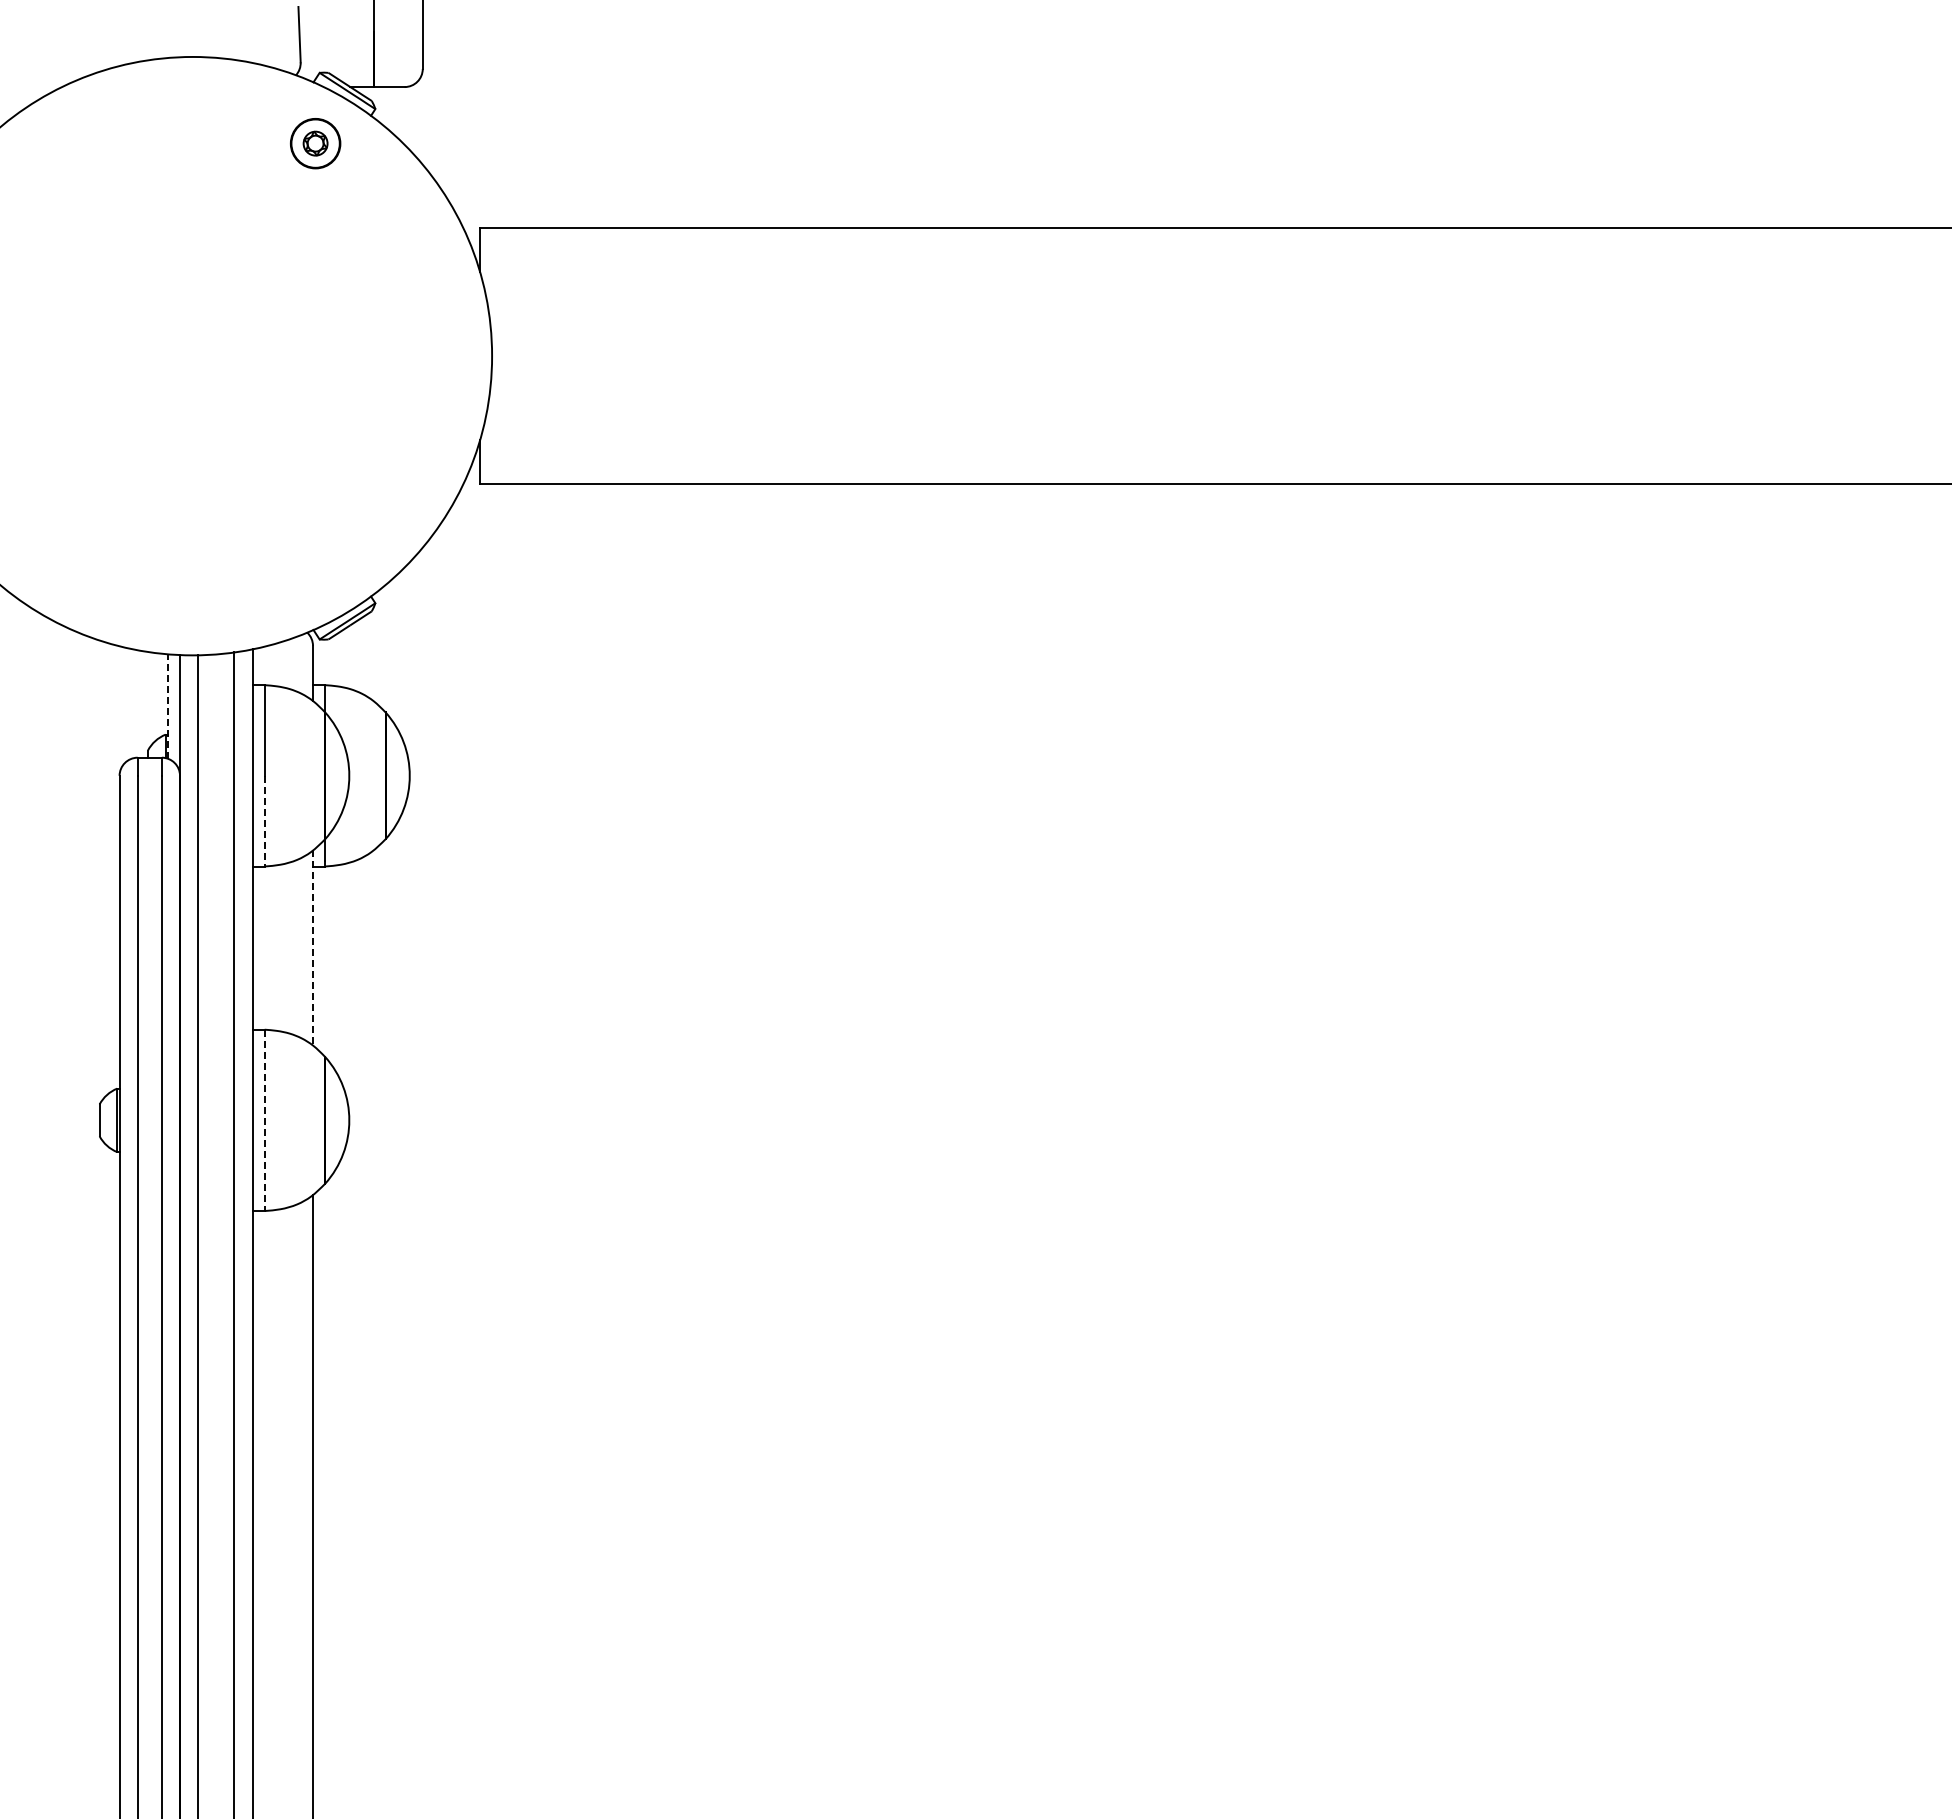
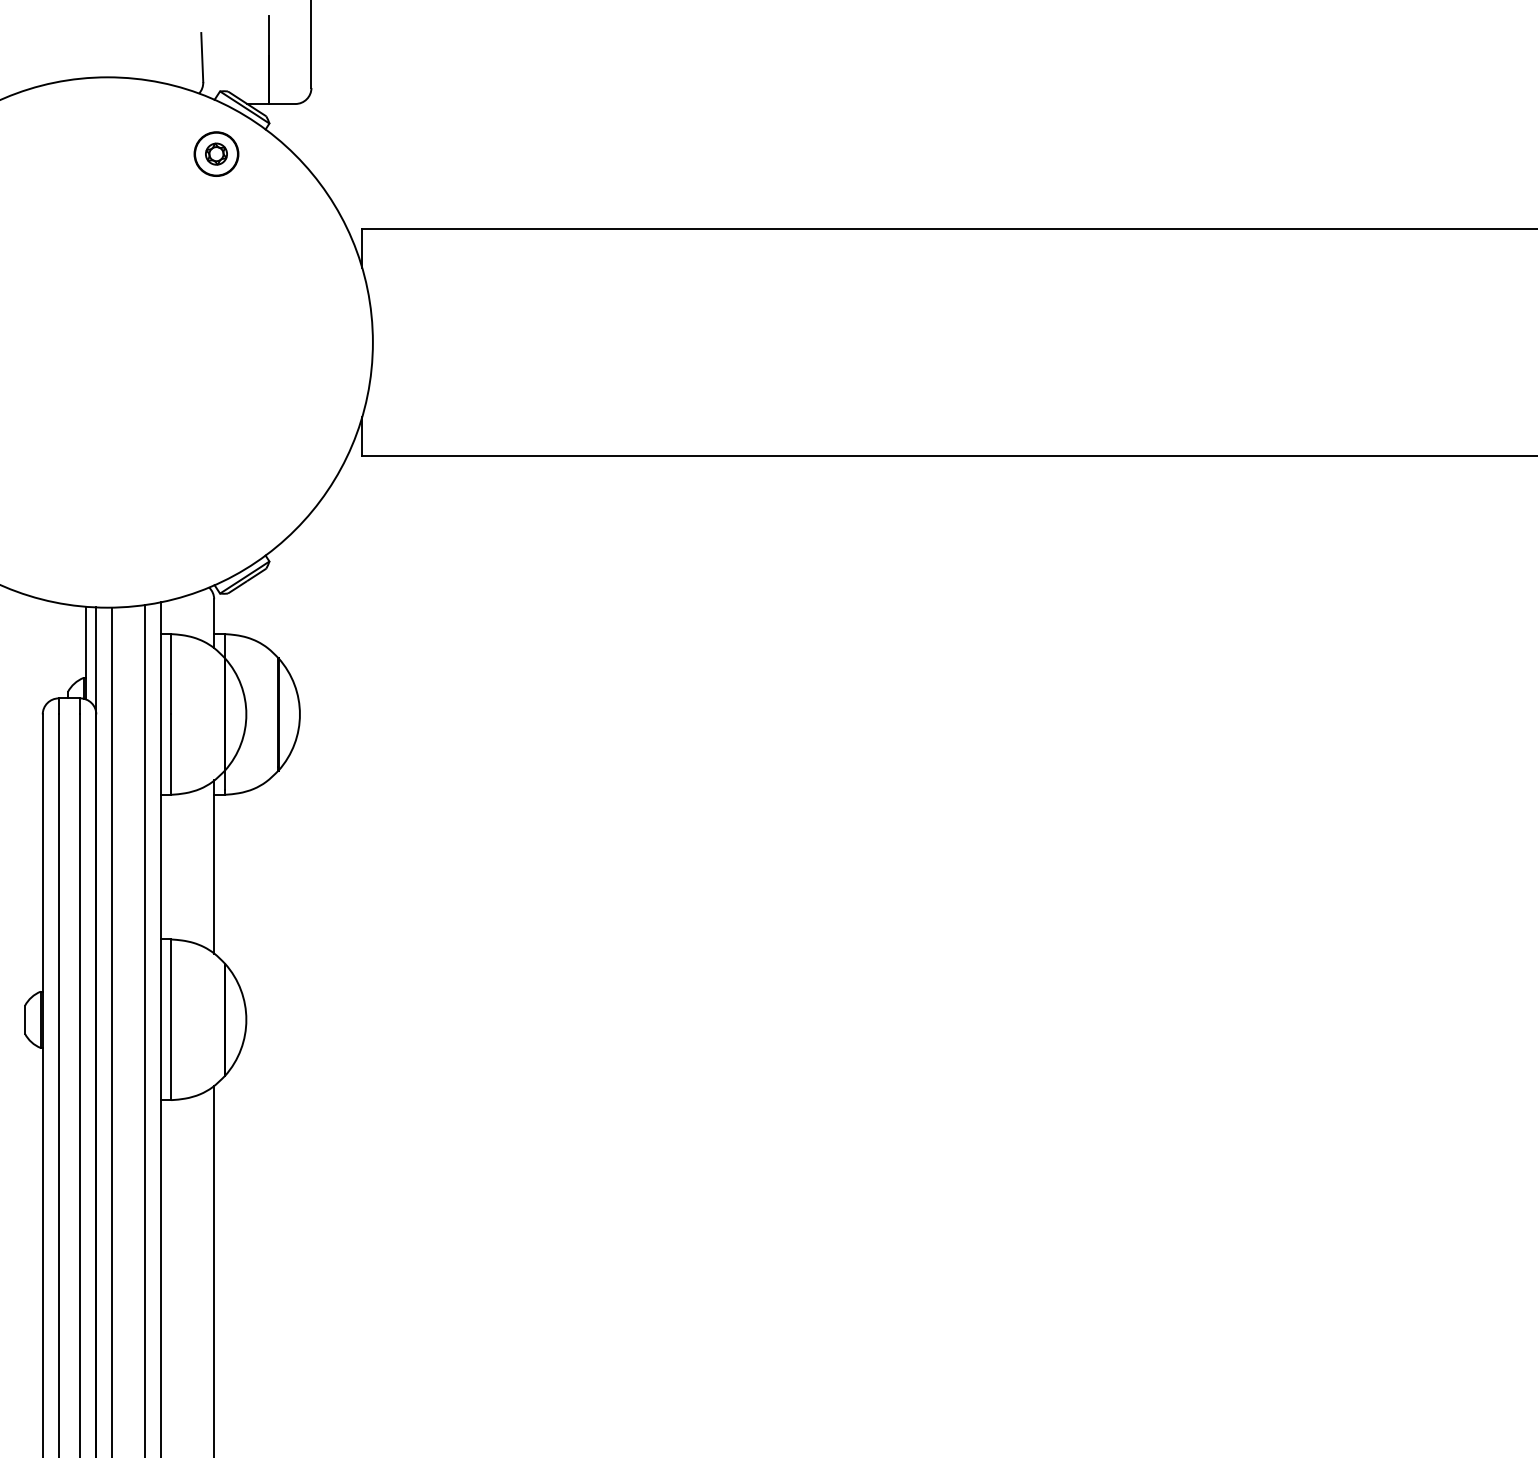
line: (167, 706) -> (85, 653), dashed -> solid
line: (264, 821) -> (171, 754), dashed -> solid
line: (313, 947) -> (214, 866), dashed -> solid
line: (264, 1120) -> (171, 1019), dashed -> solid

